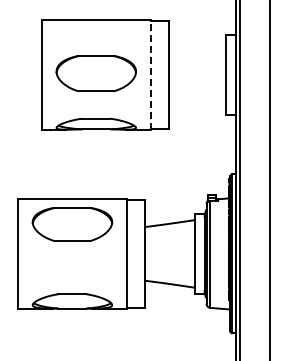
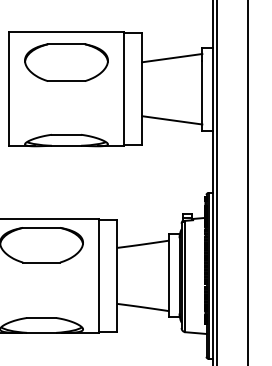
line: (197, 45) -> (172, 58), added
part: (95, 73) -> (65, 62), moved
line: (150, 75) -> (123, 89), dashed -> solid
line: (197, 104) -> (172, 119), added

